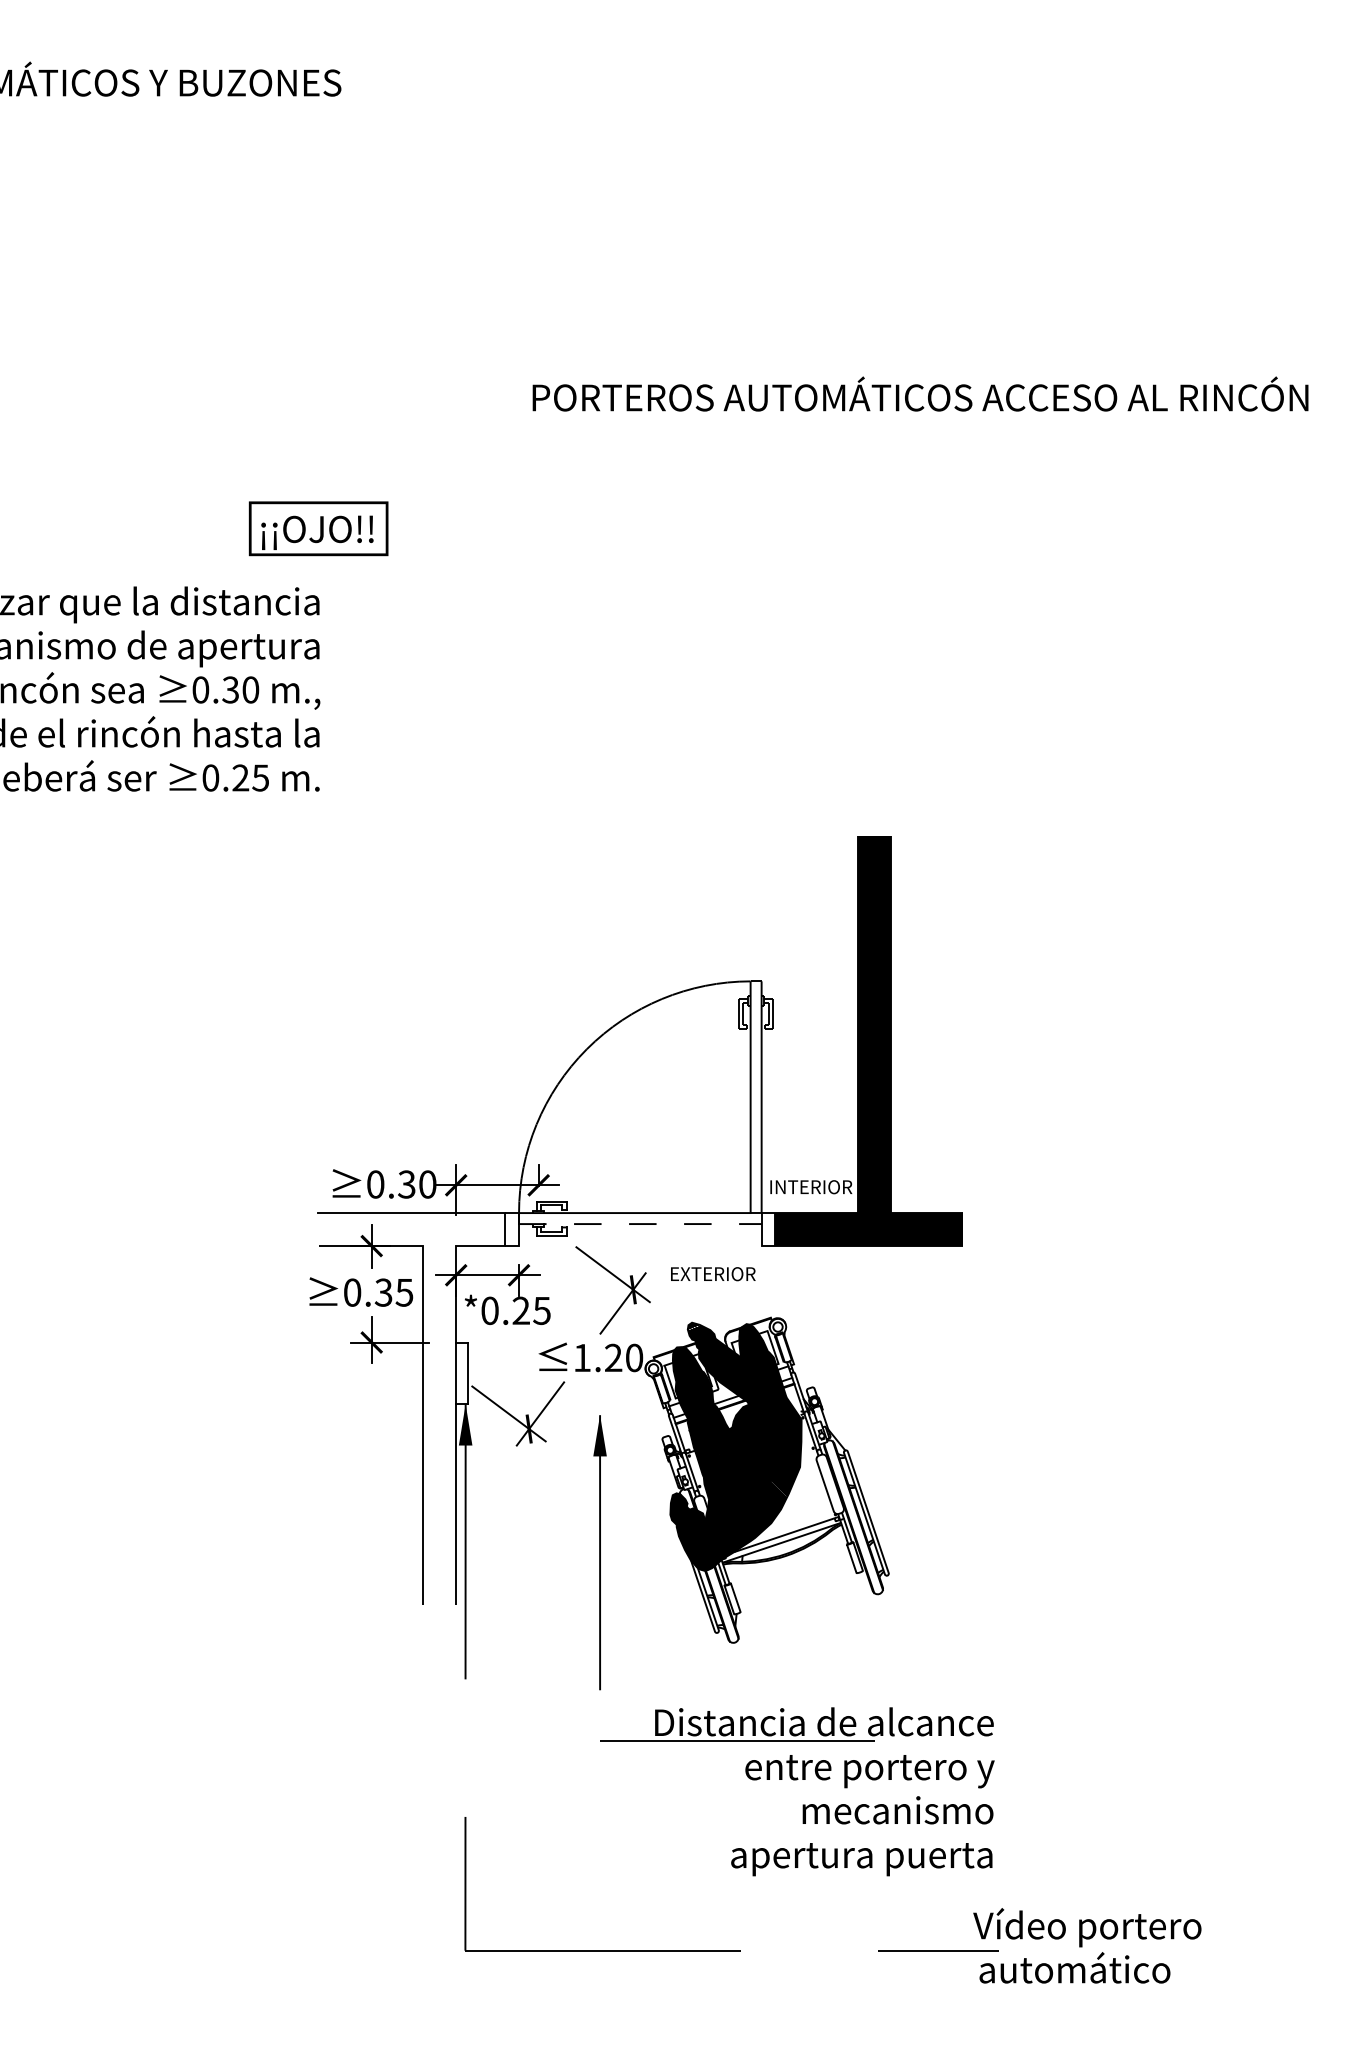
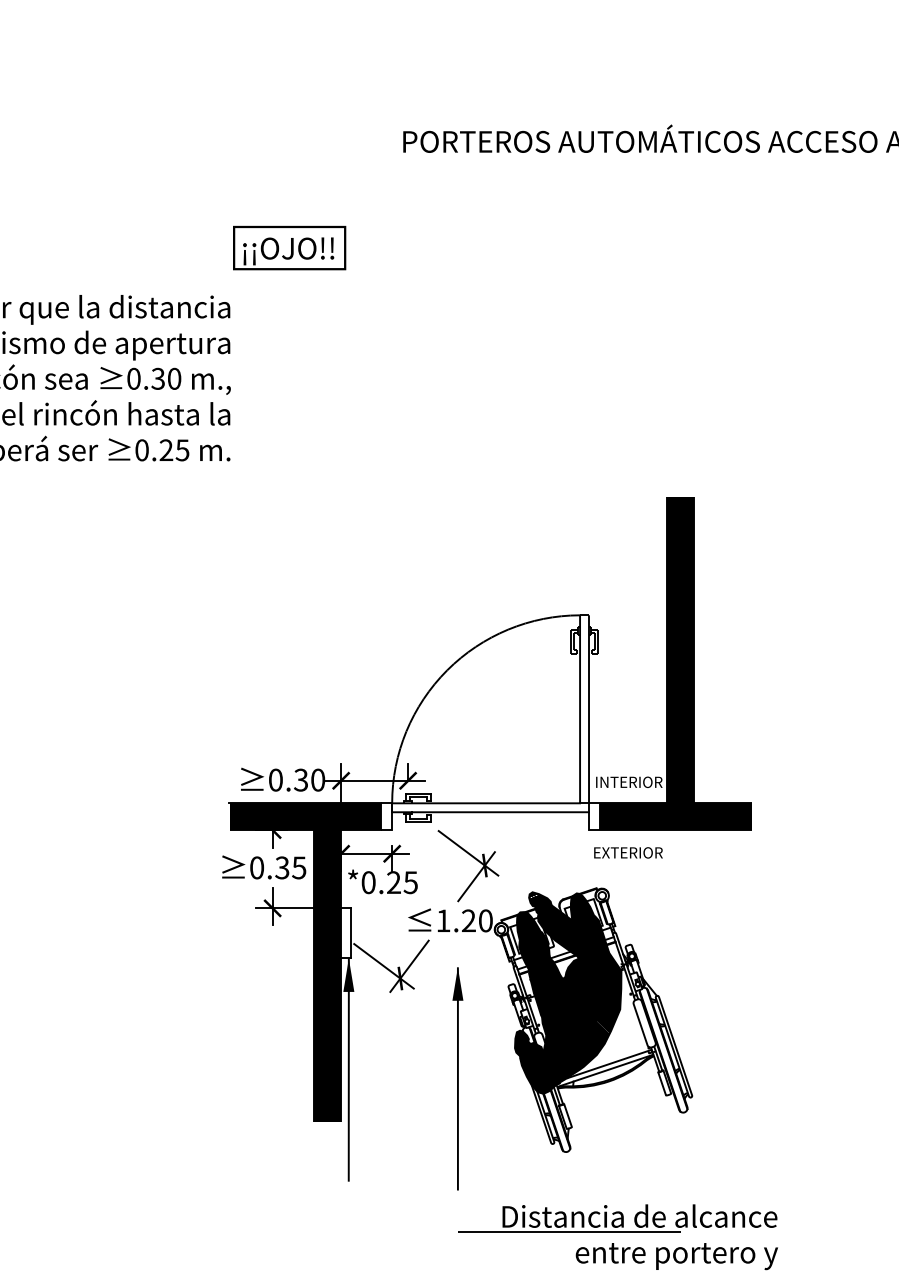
text: (318, 528) -> (289, 247), moved
line: (640, 1224) -> (490, 812), dashed -> solid
text: (713, 1274) -> (628, 853), moved
fill: (411, 1409) -> (304, 962), added

